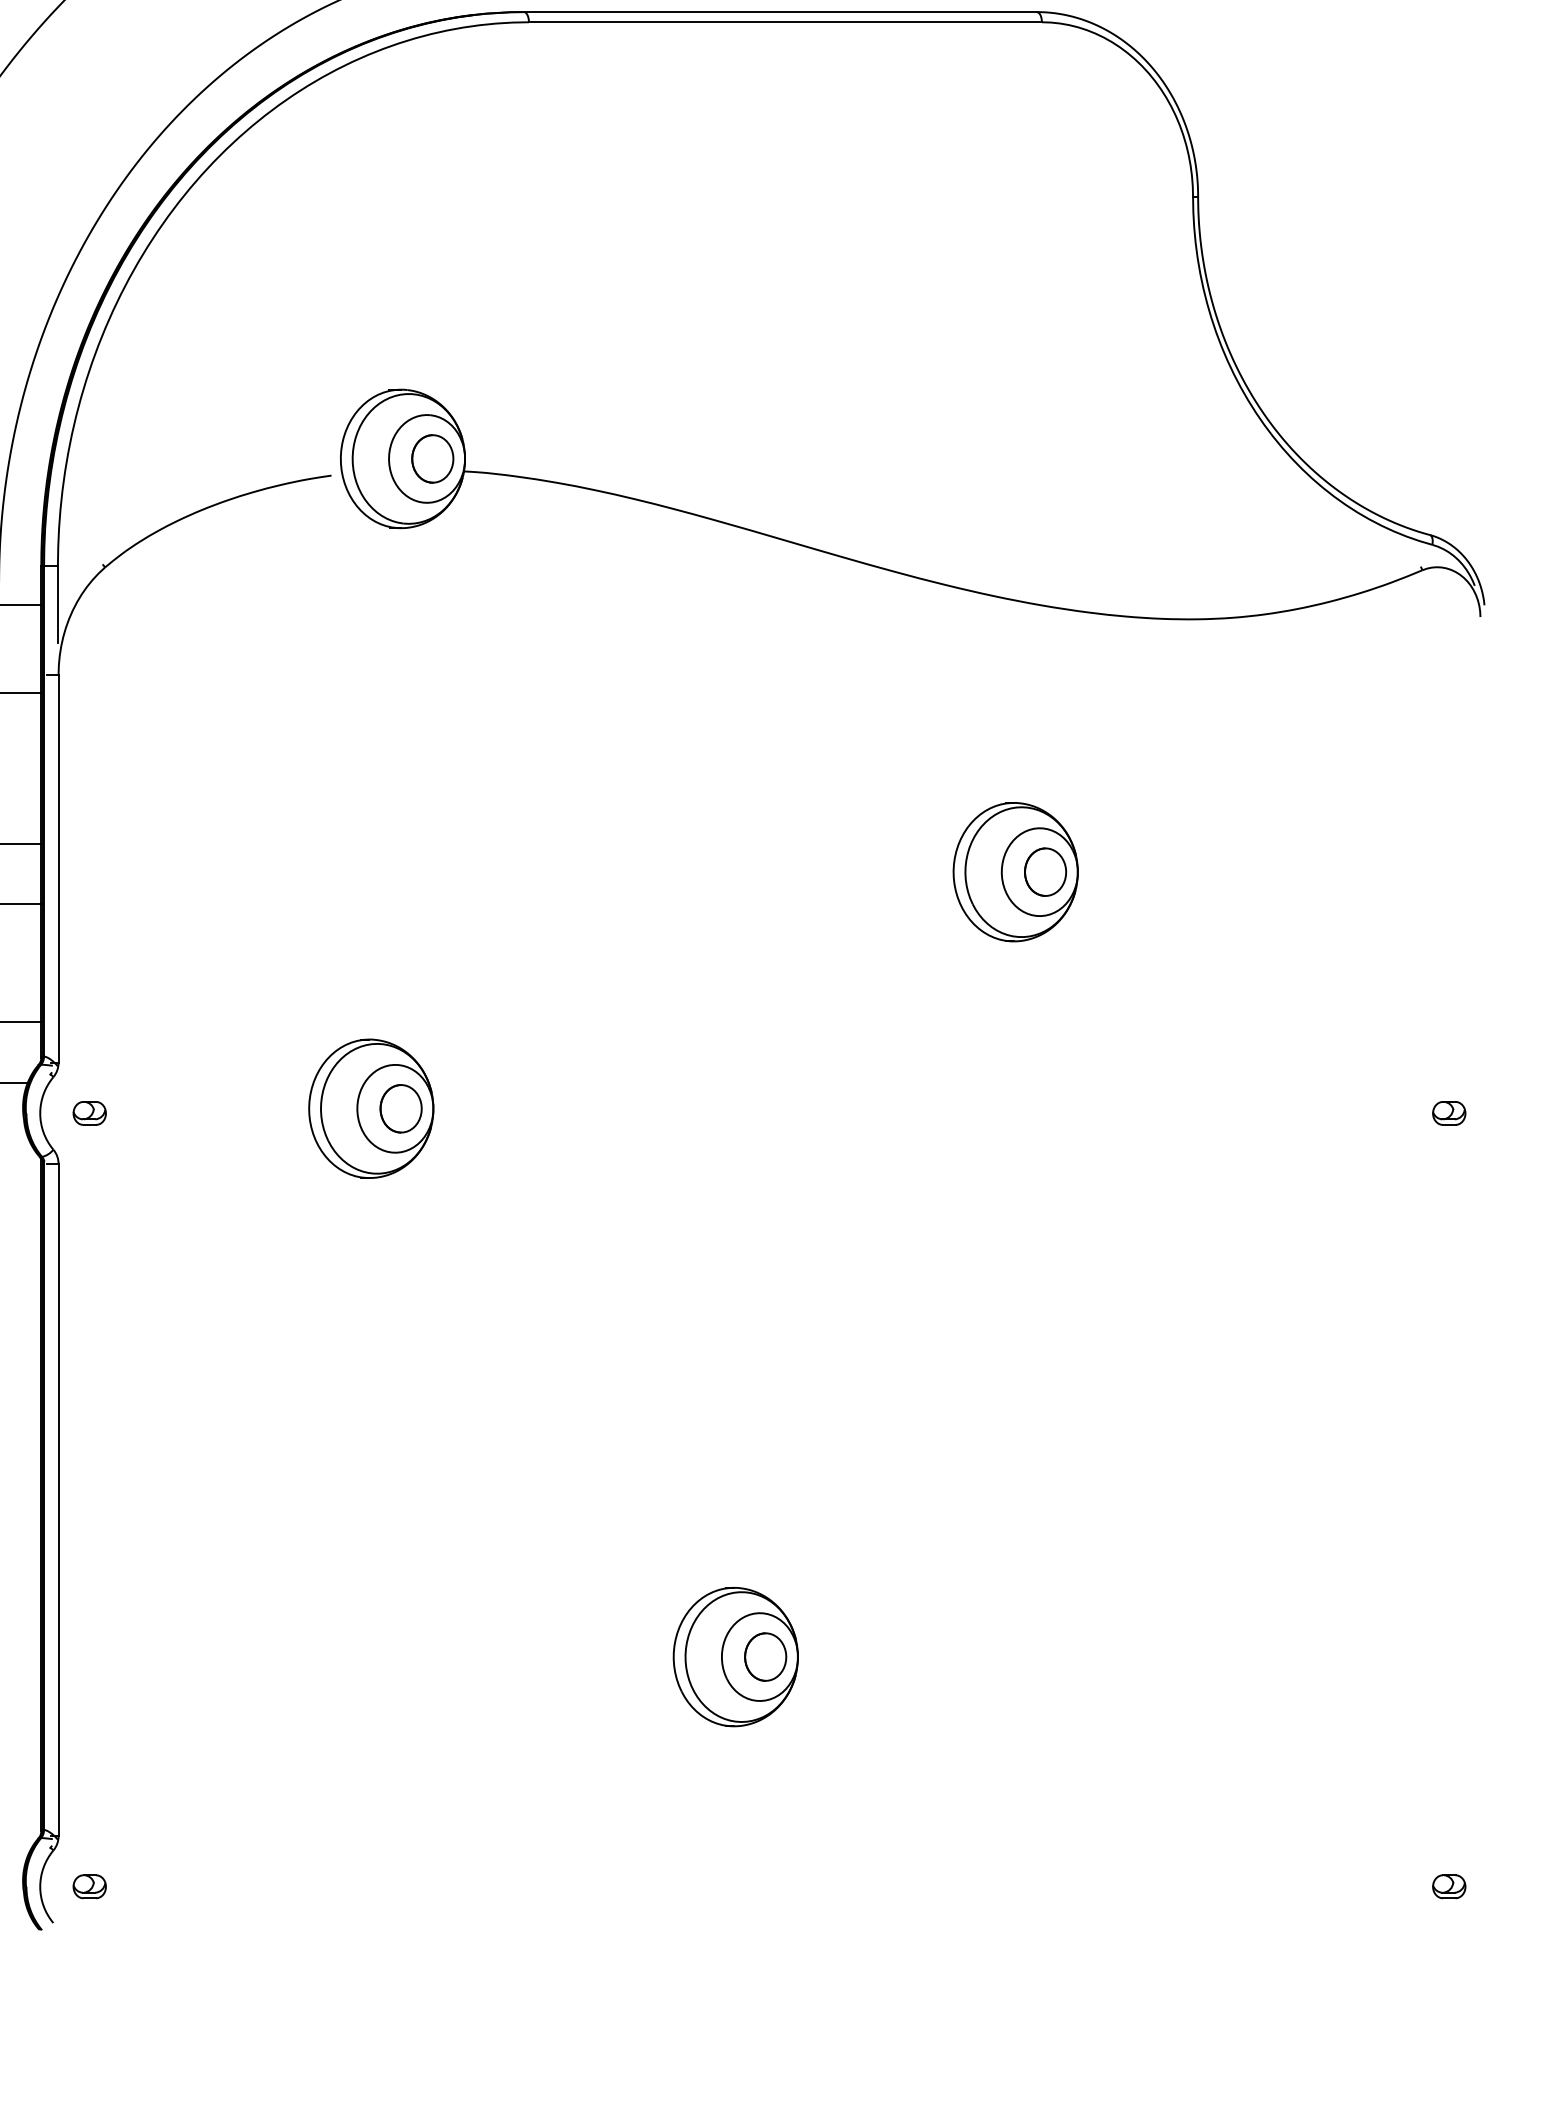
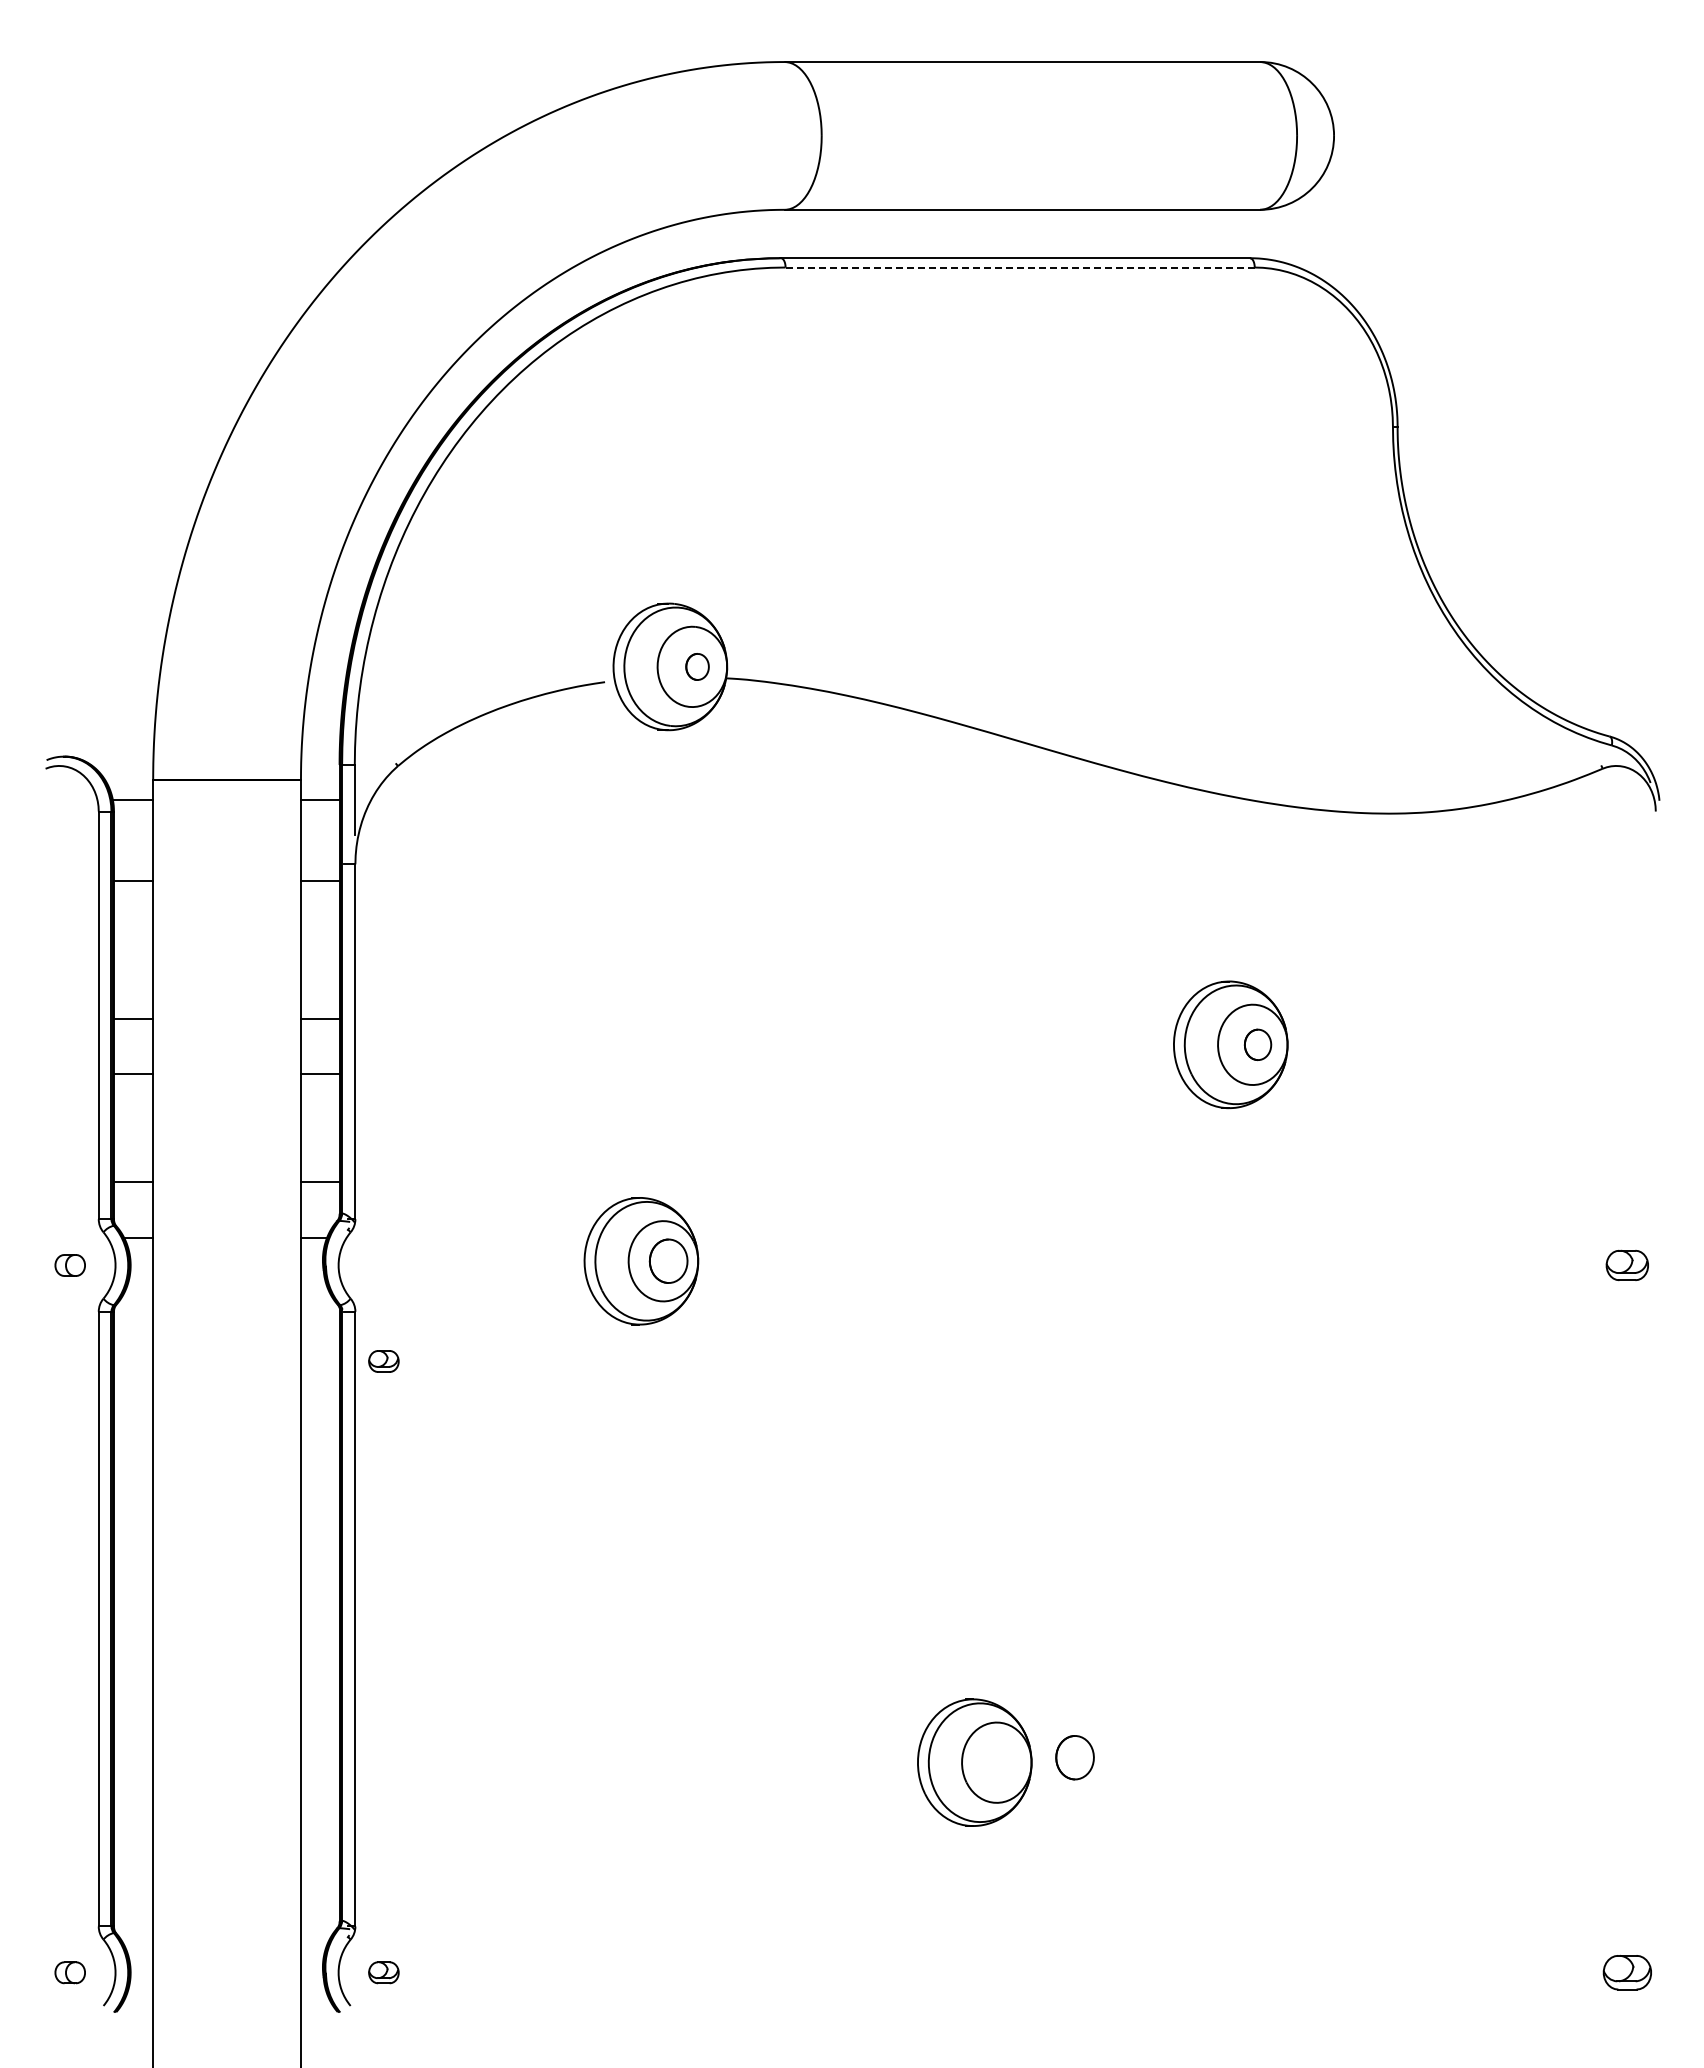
line: (785, 22) -> (1020, 267), solid -> dashed
part: (432, 458) -> (697, 666), size x0.6
part: (1044, 871) -> (1257, 1044), size x0.7
part: (89, 1113) -> (383, 1361), moved
part: (1448, 1113) -> (1626, 1265), size x1.4
part: (765, 1656) -> (1074, 1757), moved
part: (1448, 1886) -> (1626, 1972), size x1.6

